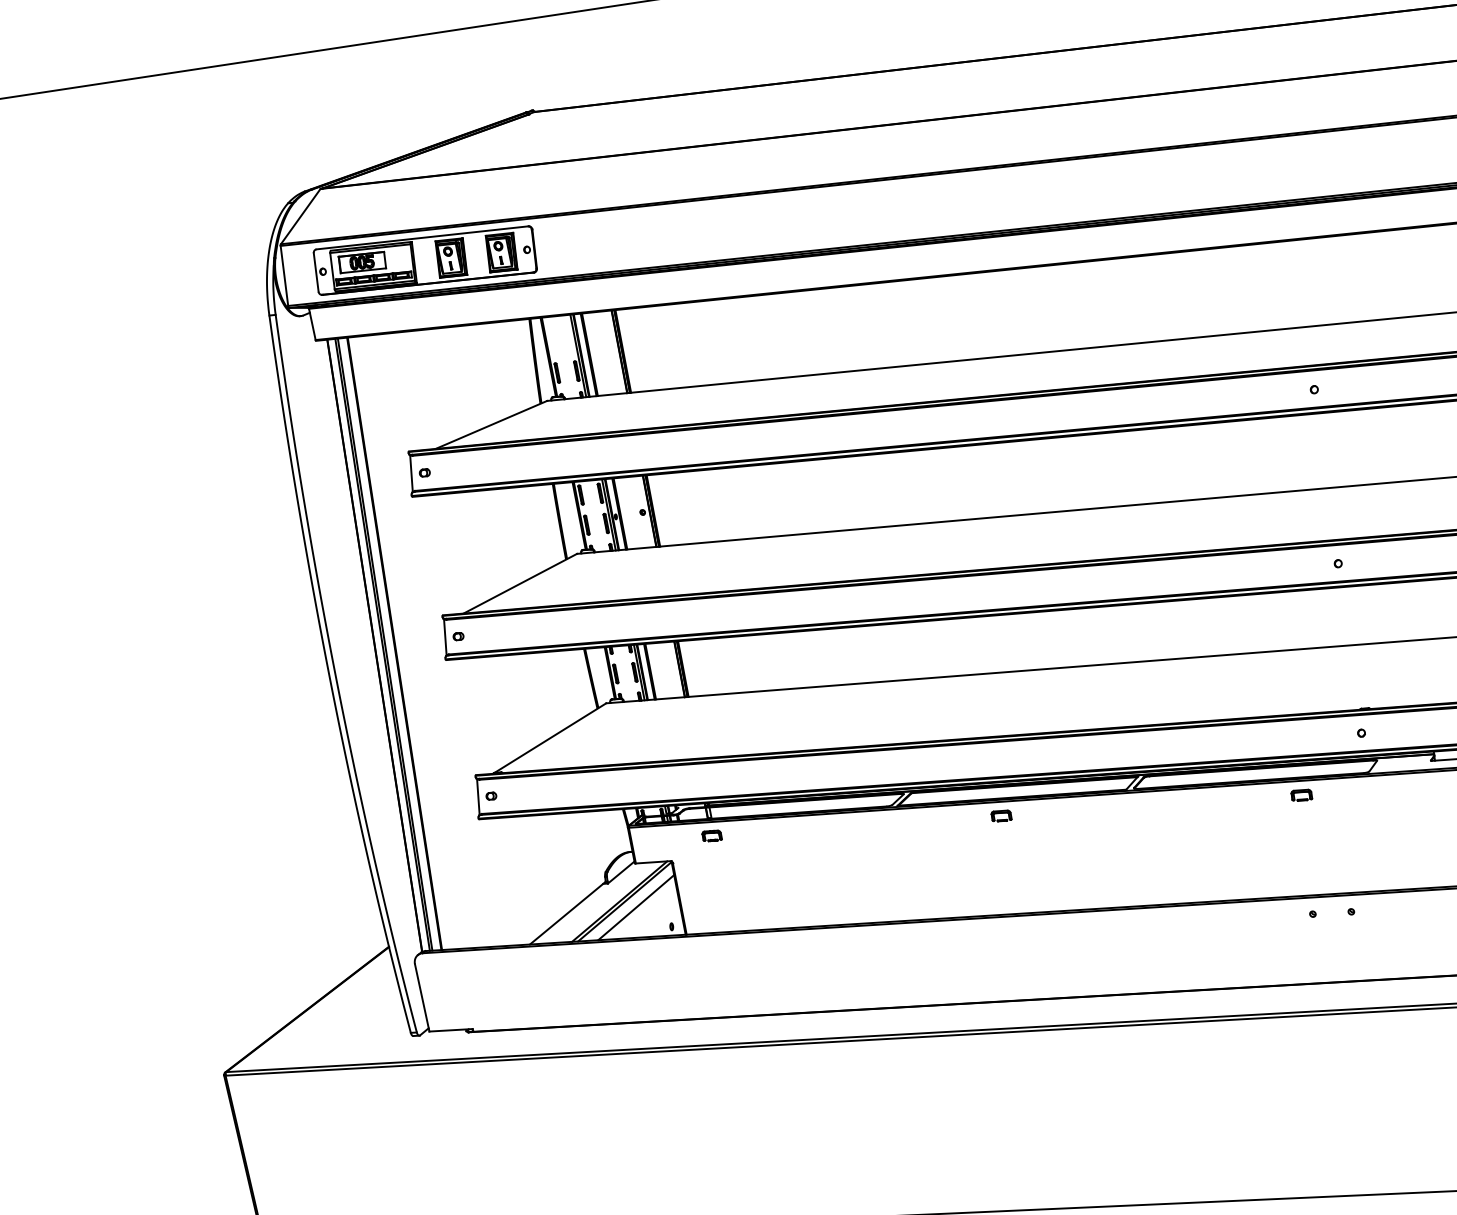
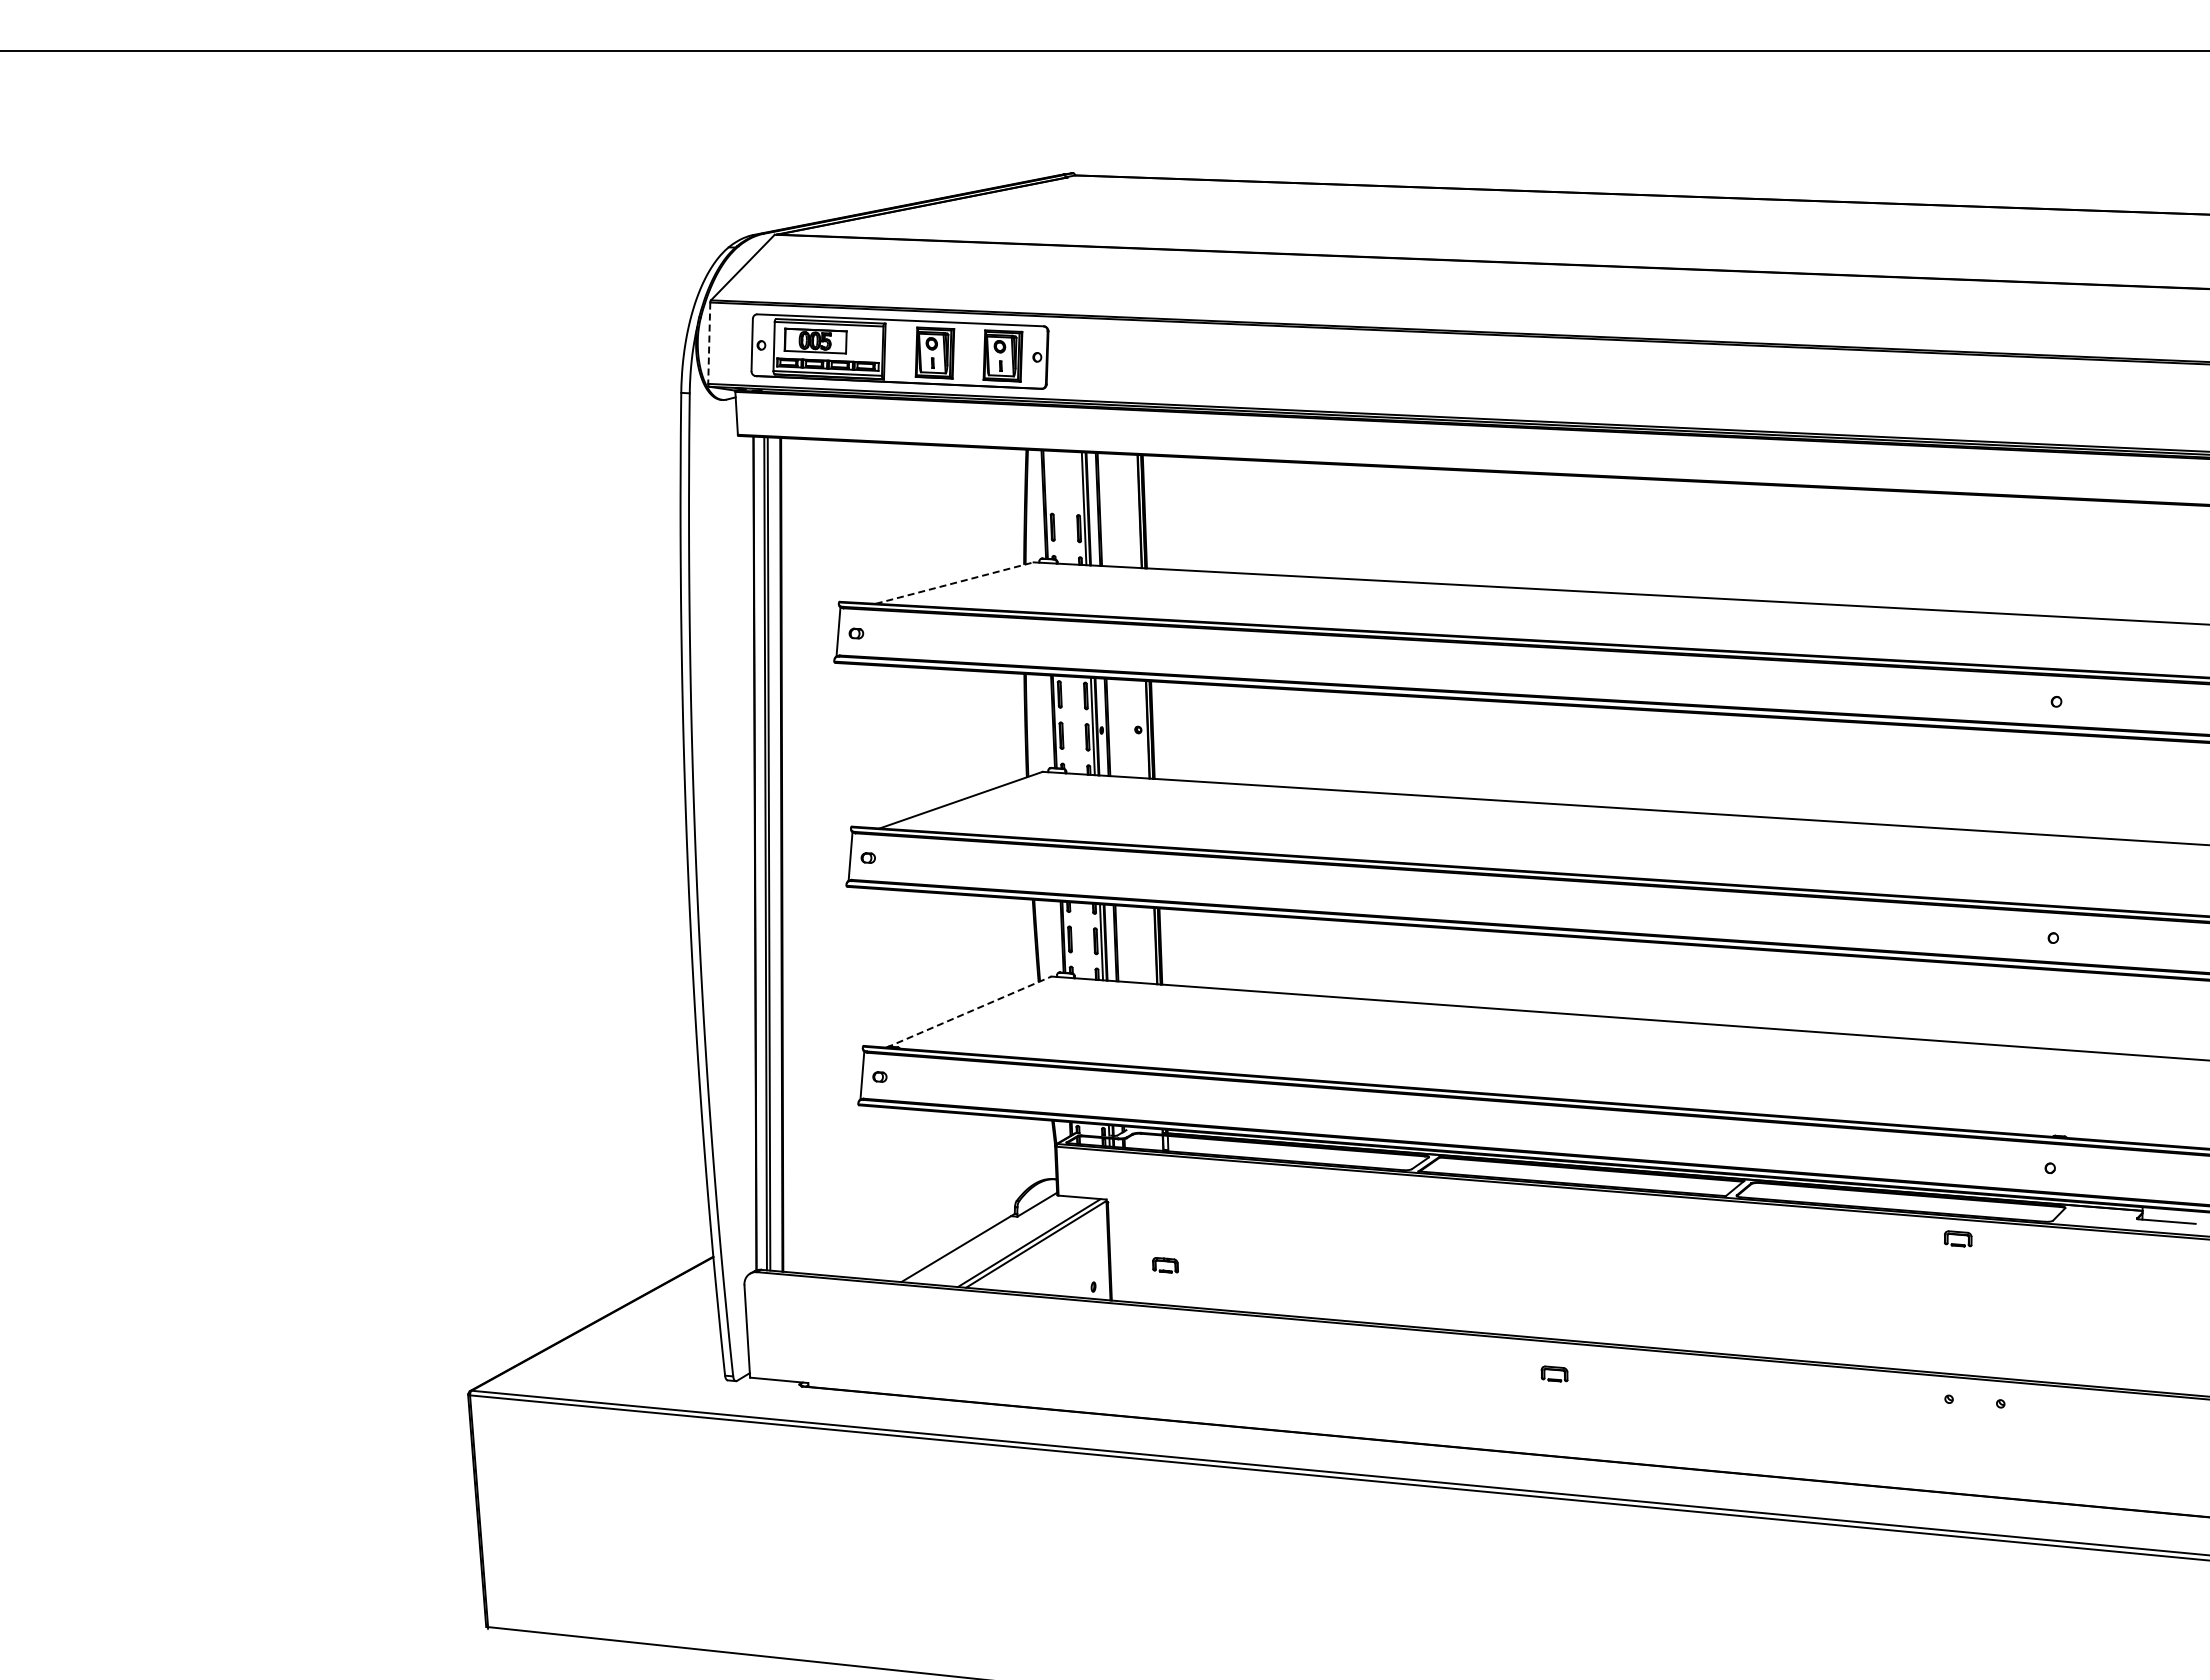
line: (284, 276) -> (709, 343), solid -> dashed
line: (491, 425) -> (954, 583), solid -> dashed
line: (549, 738) -> (968, 1012), solid -> dashed
part: (1001, 815) -> (1554, 1373), moved
part: (712, 836) -> (1165, 1265), moved
line: (636, 907) -> (1050, 1254), removed

